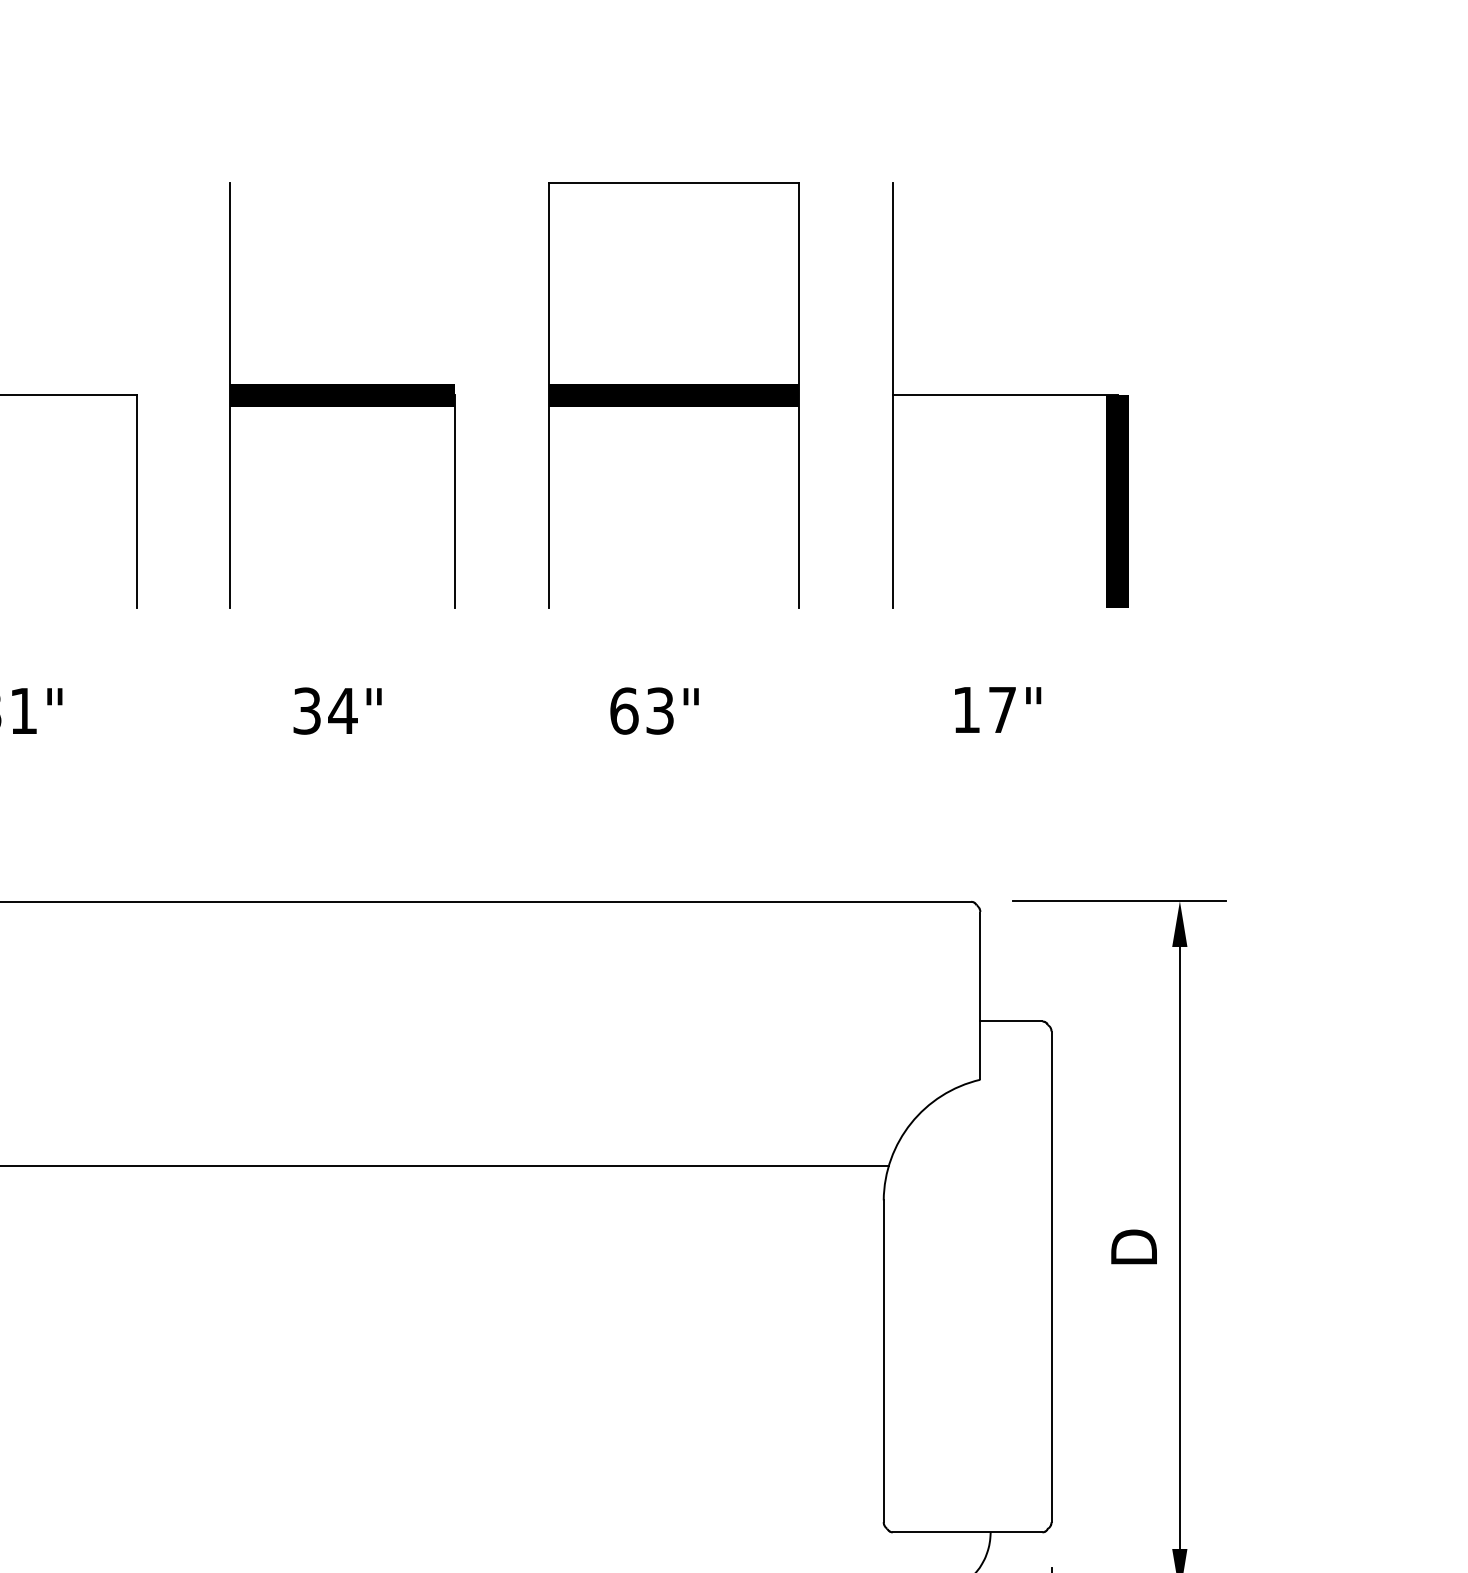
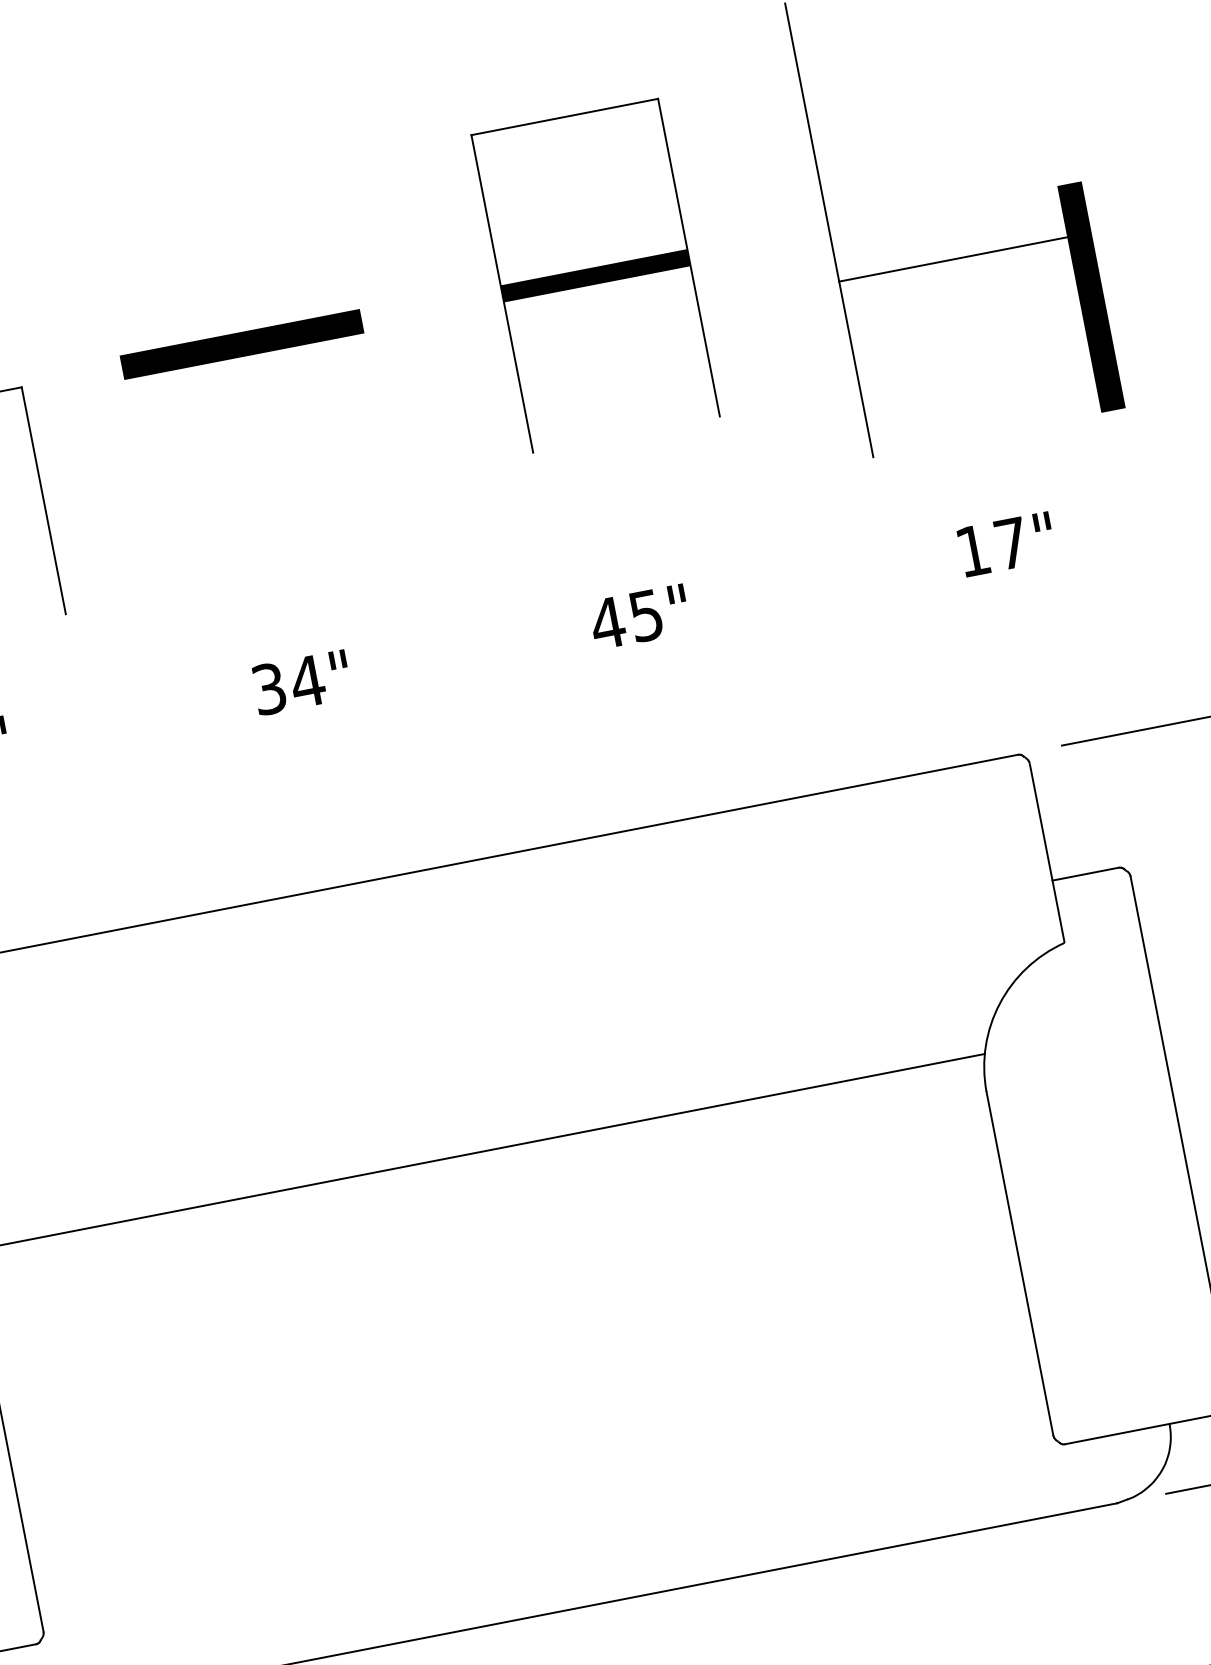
line: (230, 394) -> (121, 366), removed
part: (673, 395) -> (594, 275), size x0.7
line: (1004, 395) -> (958, 258), moved
line: (455, 501) -> (384, 434), removed
text: (641, 710) -> (626, 618), 63" -> 45"

